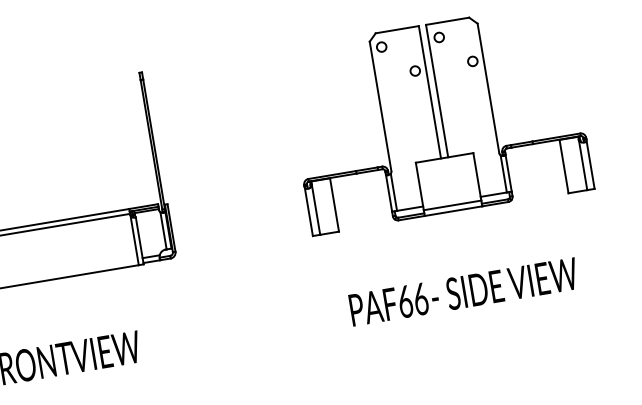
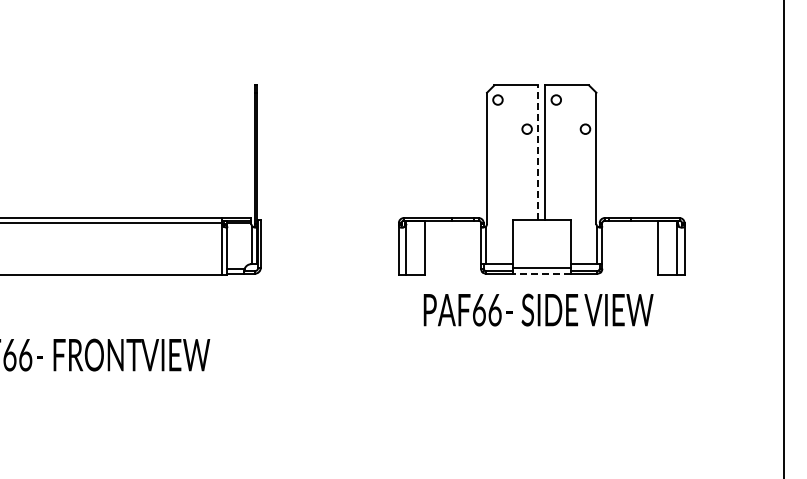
line: (430, 92) -> (538, 152), solid -> dashed
line: (453, 210) -> (541, 273), solid -> dashed
text: (463, 291) -> (538, 309), moved

